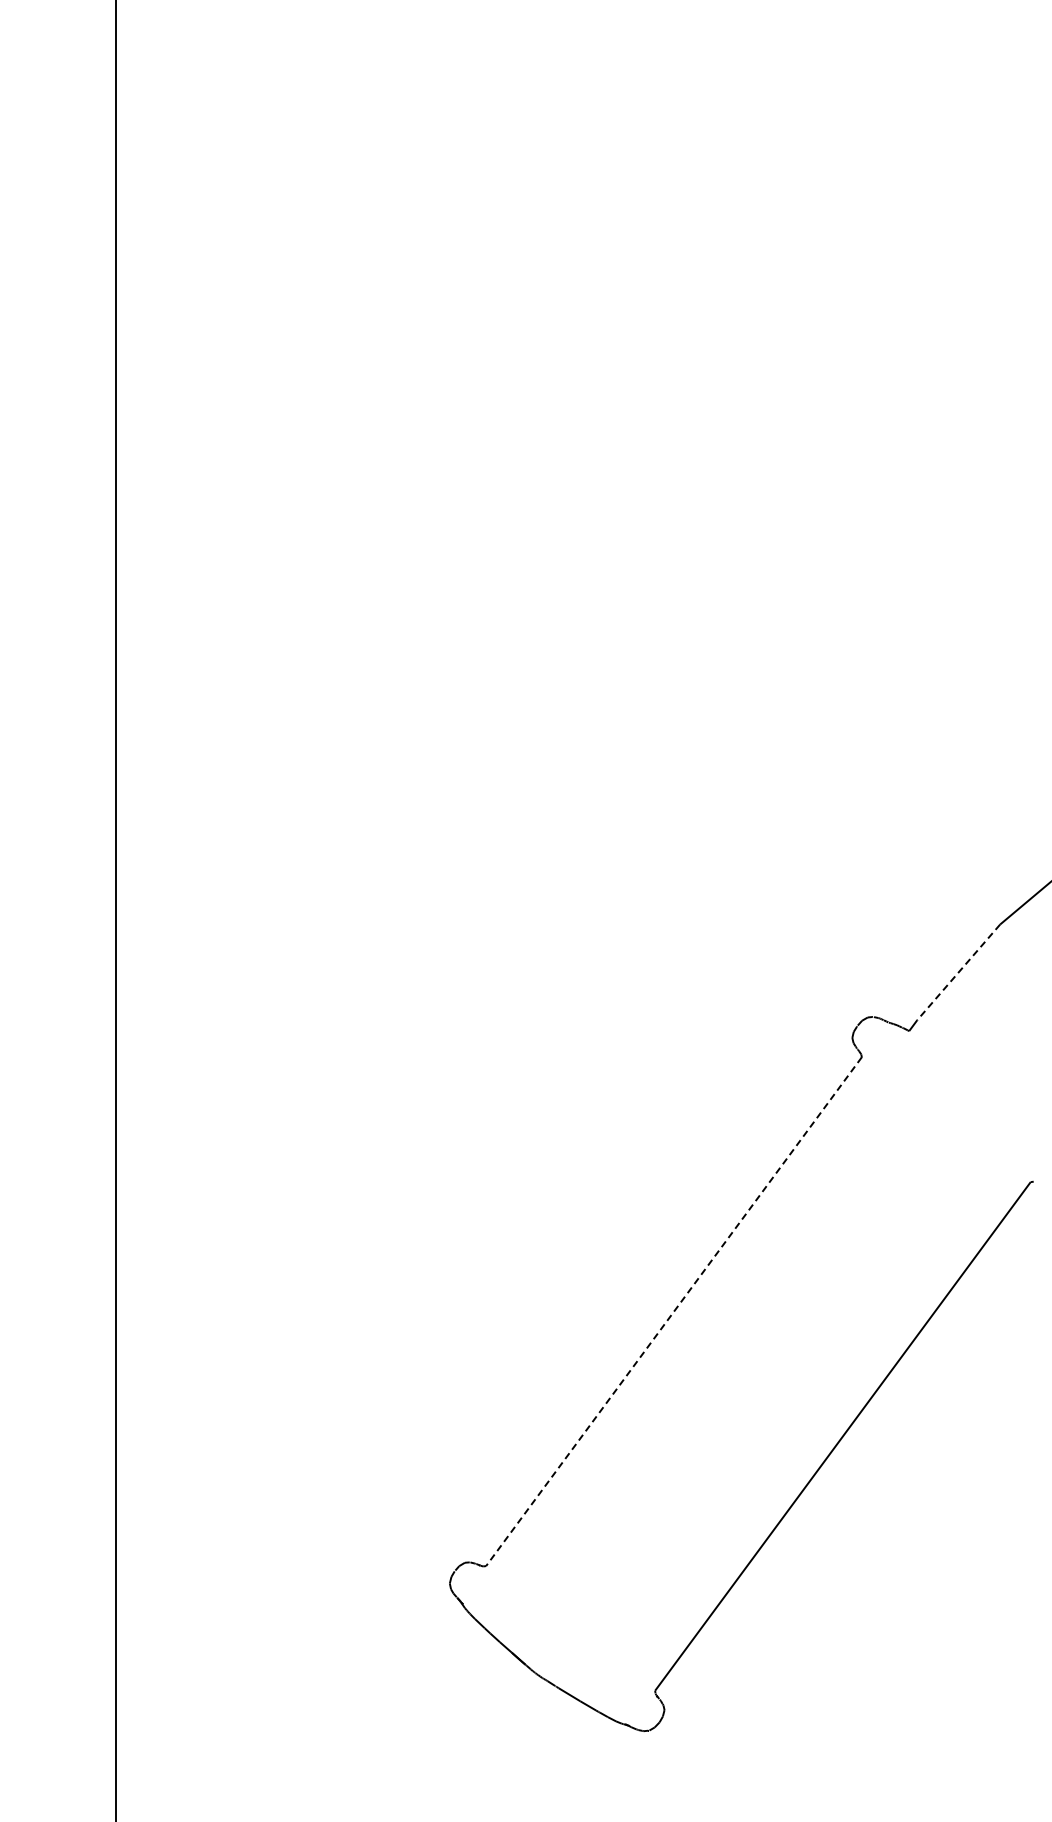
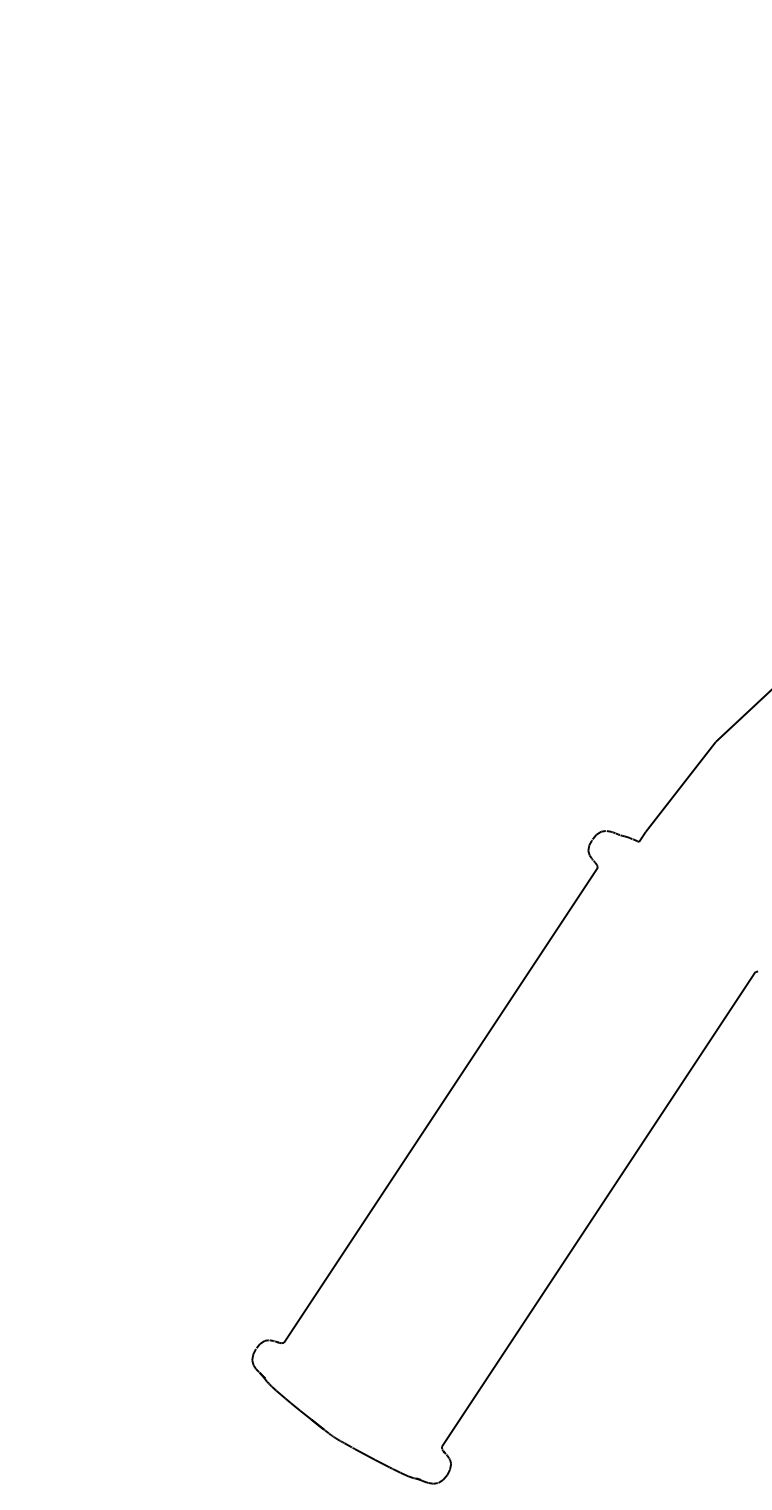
line: (958, 972) -> (680, 786), dashed -> solid
line: (673, 1312) -> (440, 1106), dashed -> solid

